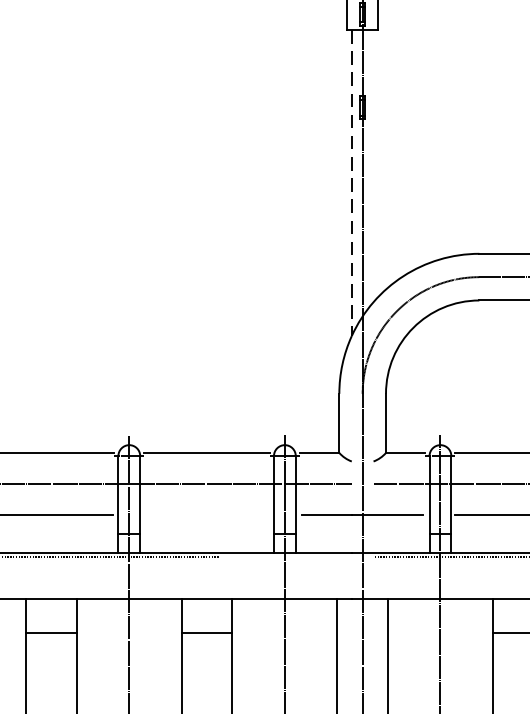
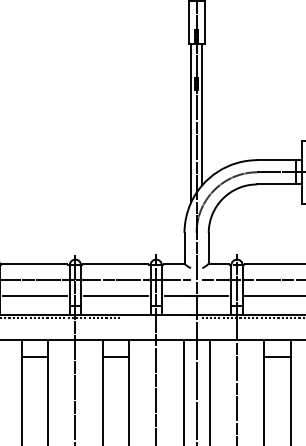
line: (373, 165) -> (202, 114), added
line: (350, 183) -> (190, 123), dashed -> solid
line: (206, 516) -> (115, 296), added

